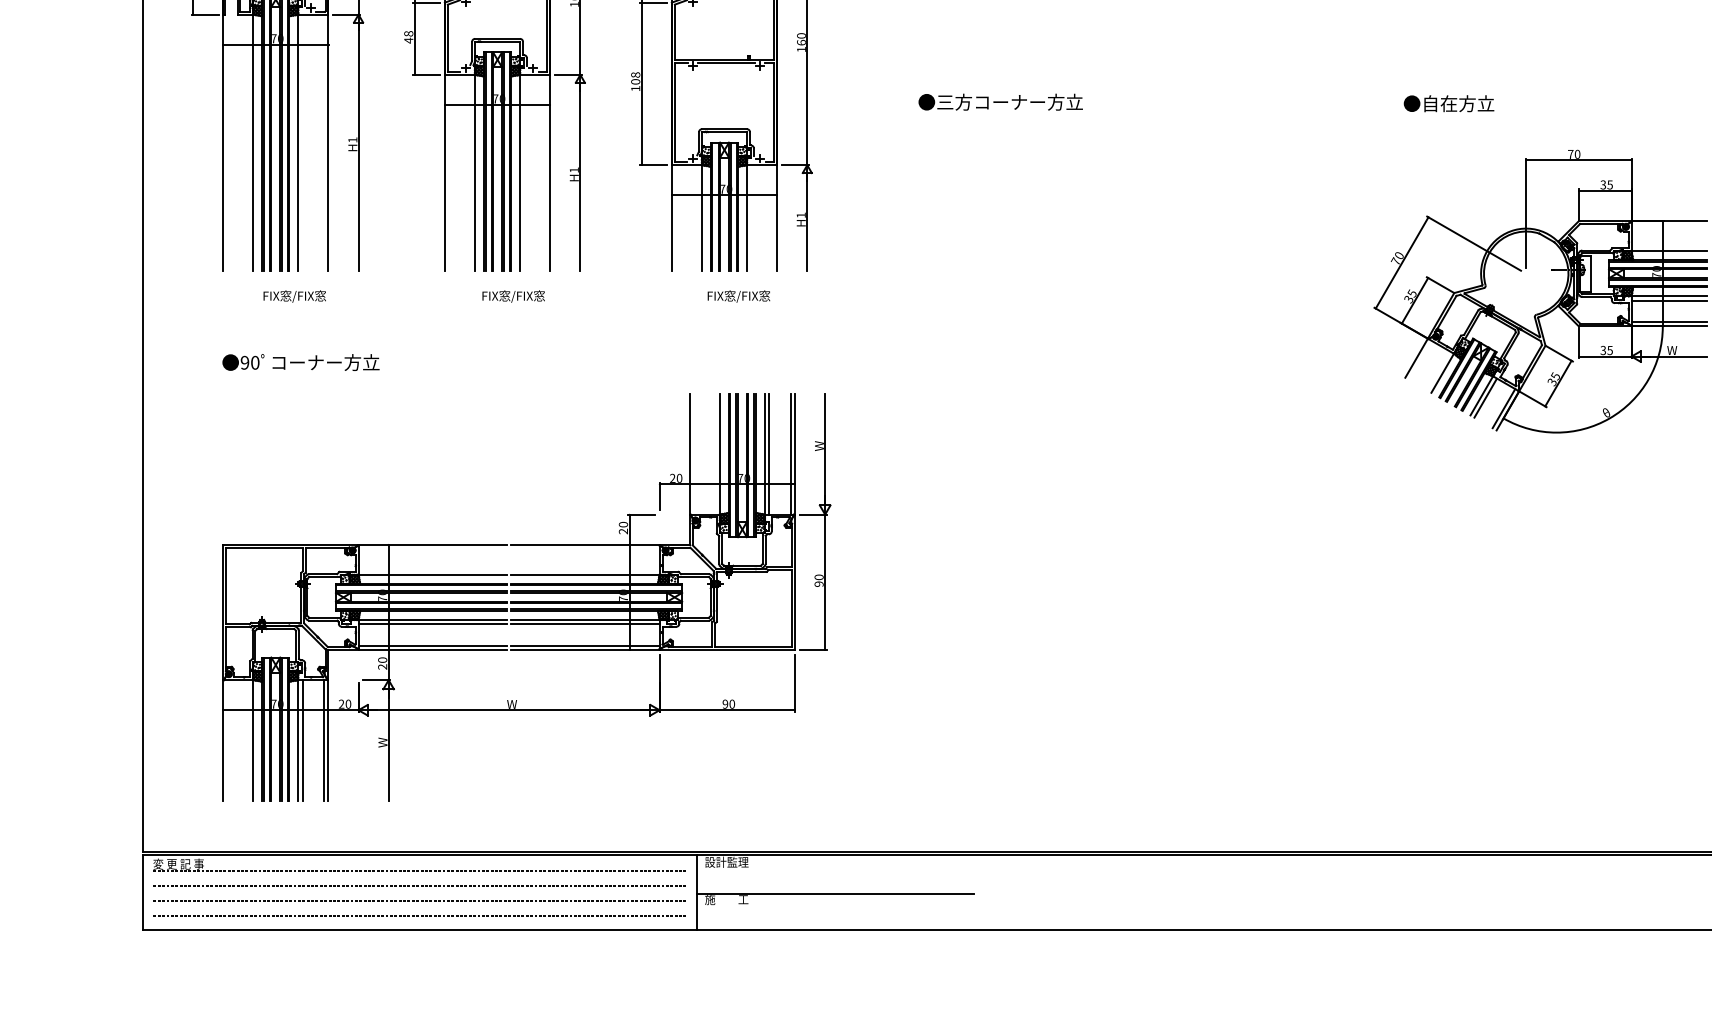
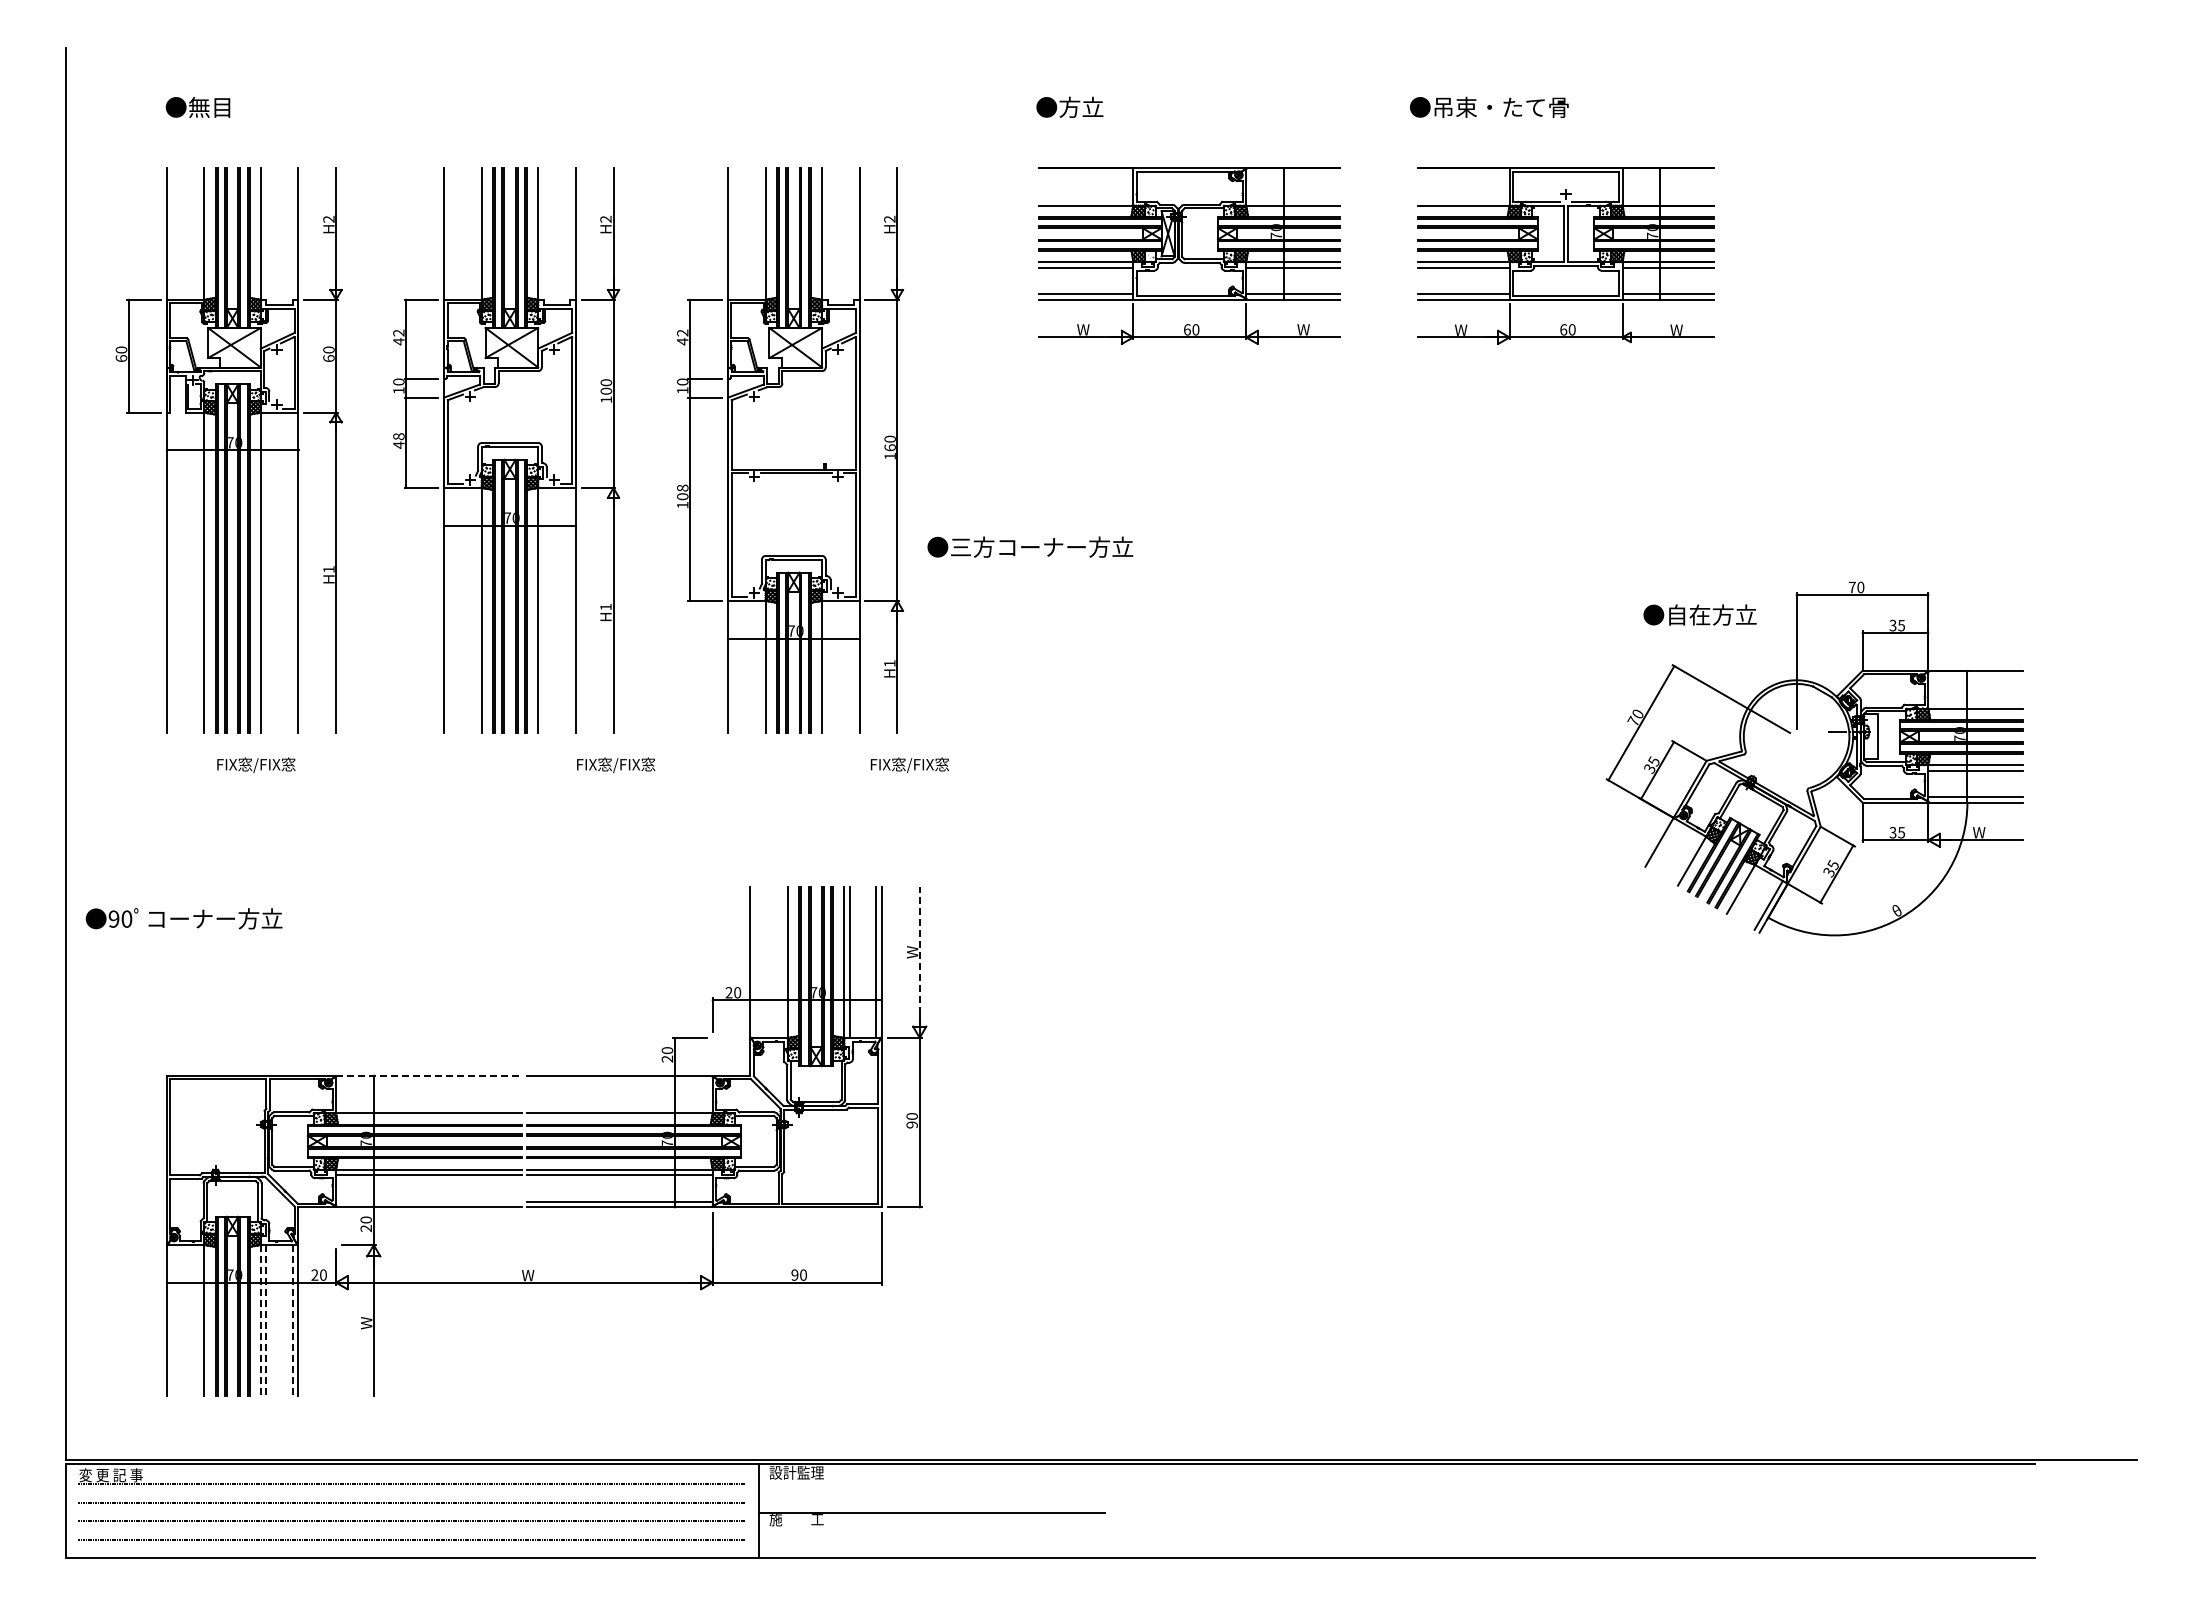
text: (1000, 101) -> (1030, 546), moved
text: (1448, 103) -> (1699, 614), moved
text: (738, 295) -> (909, 764), moved
text: (513, 296) -> (616, 765), moved
text: (300, 362) -> (183, 918), moved
line: (1485, 398) -> (1745, 892), removed
line: (824, 449) -> (919, 956), solid -> dashed
line: (432, 544) -> (428, 1075), solid -> dashed
line: (432, 645) -> (428, 1201), removed
line: (298, 740) -> (260, 1320), solid -> dashed
line: (302, 740) -> (266, 1320), solid -> dashed
line: (323, 740) -> (292, 1320), solid -> dashed

